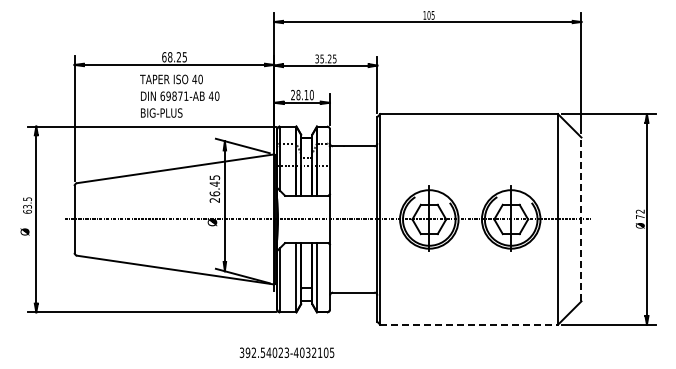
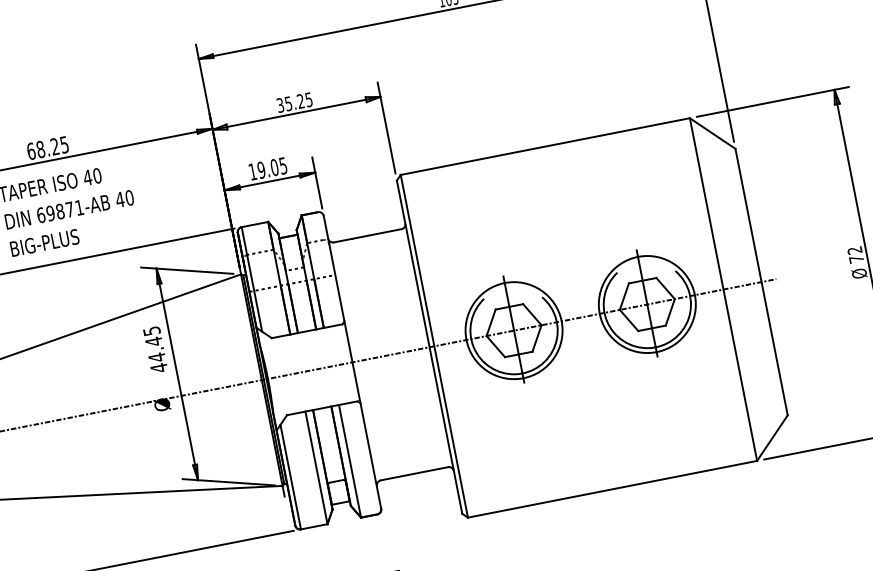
text: (302, 94) -> (267, 167), 28.10 -> 19.05
text: (214, 197) -> (157, 363), 26.45 -> 44.45
line: (581, 219) -> (761, 282), dashed -> solid
line: (469, 324) -> (612, 488), dashed -> solid

